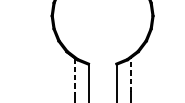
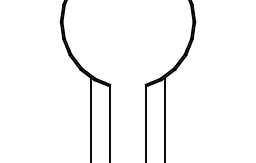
line: (130, 74) -> (164, 99), dashed -> solid
line: (74, 75) -> (91, 100), dashed -> solid

